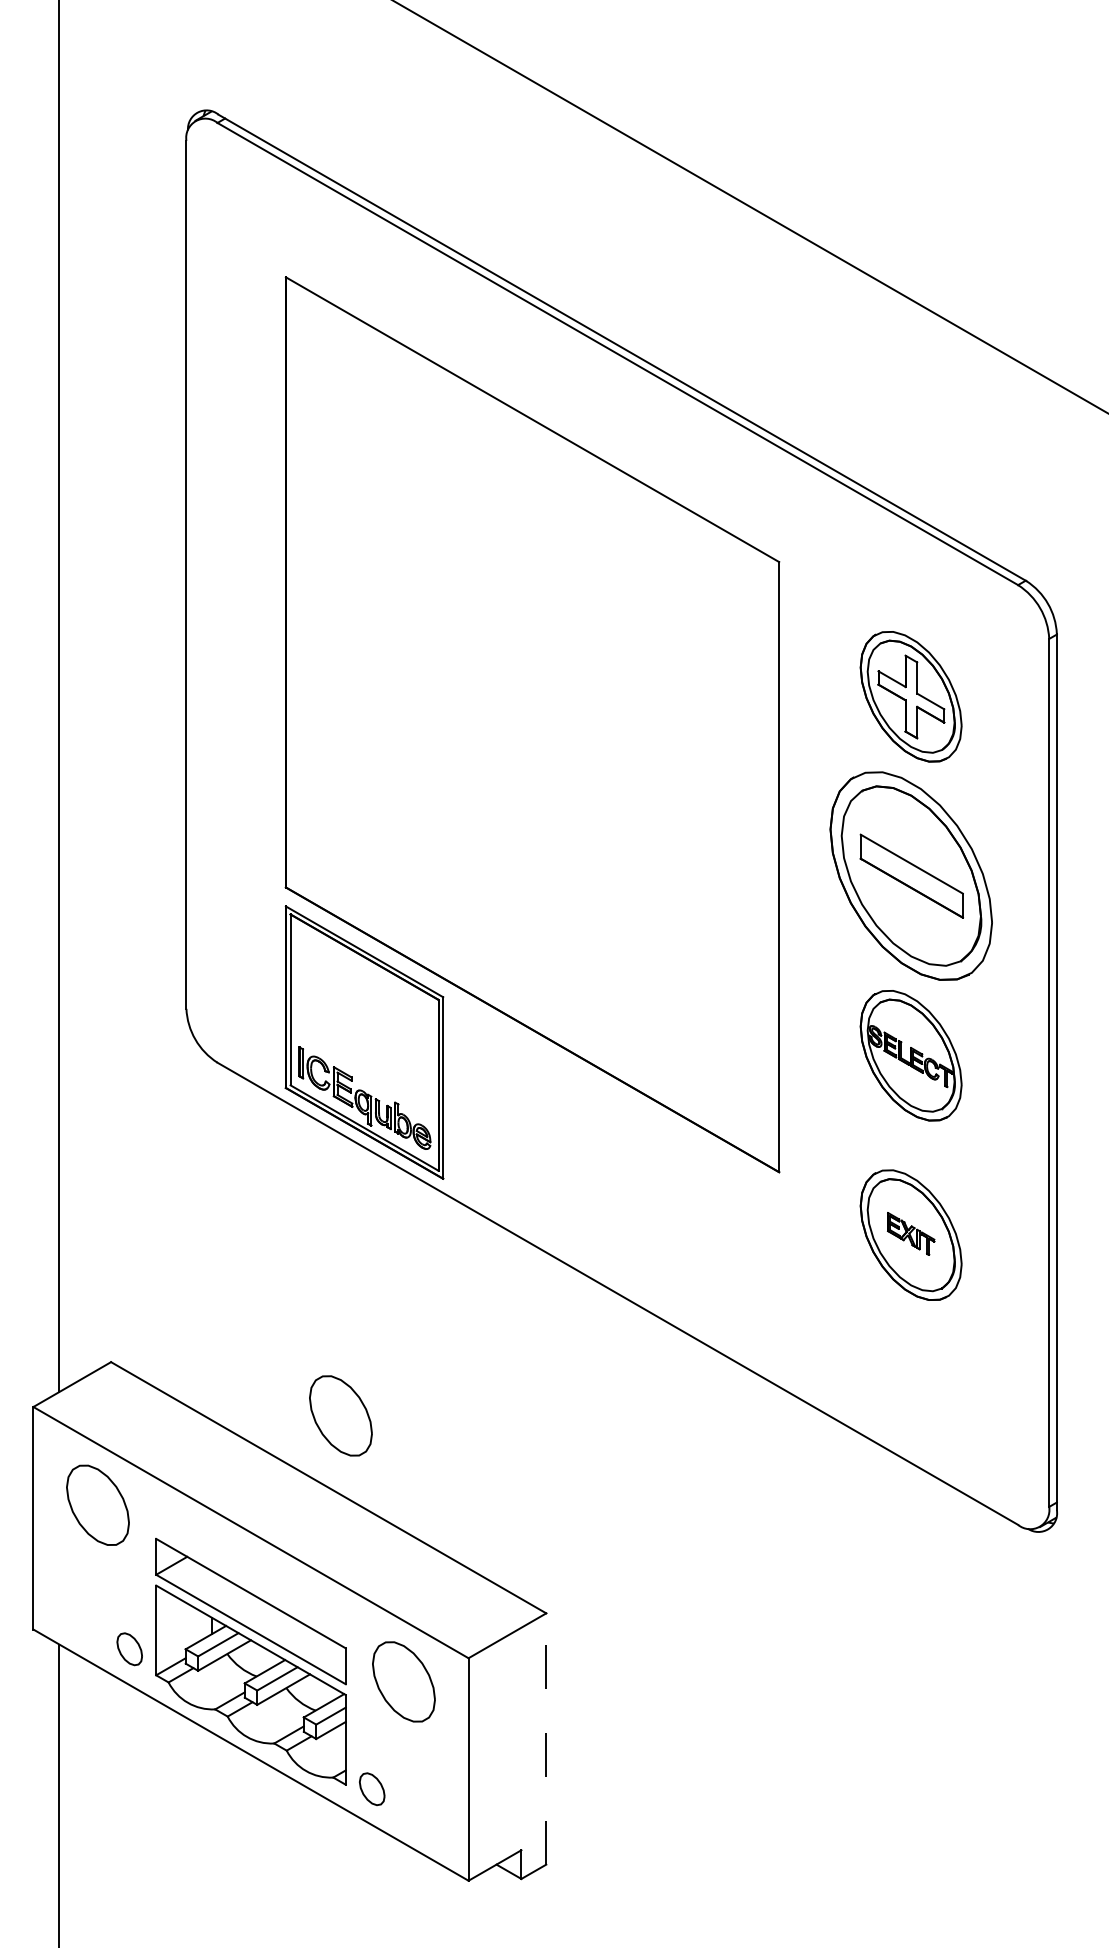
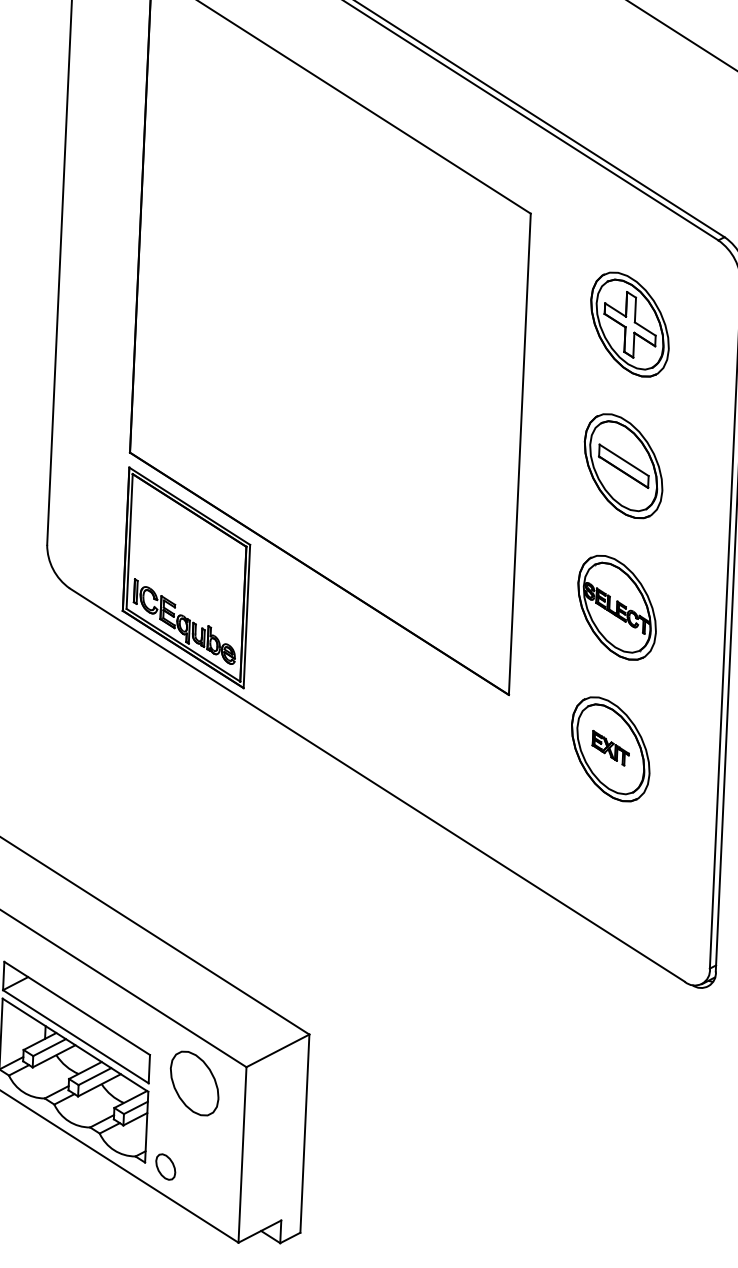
part: (910, 876) -> (623, 466), size x0.62
part: (340, 1415) -> (154, 871), removed
line: (546, 1738) -> (305, 1133), dashed -> solid

